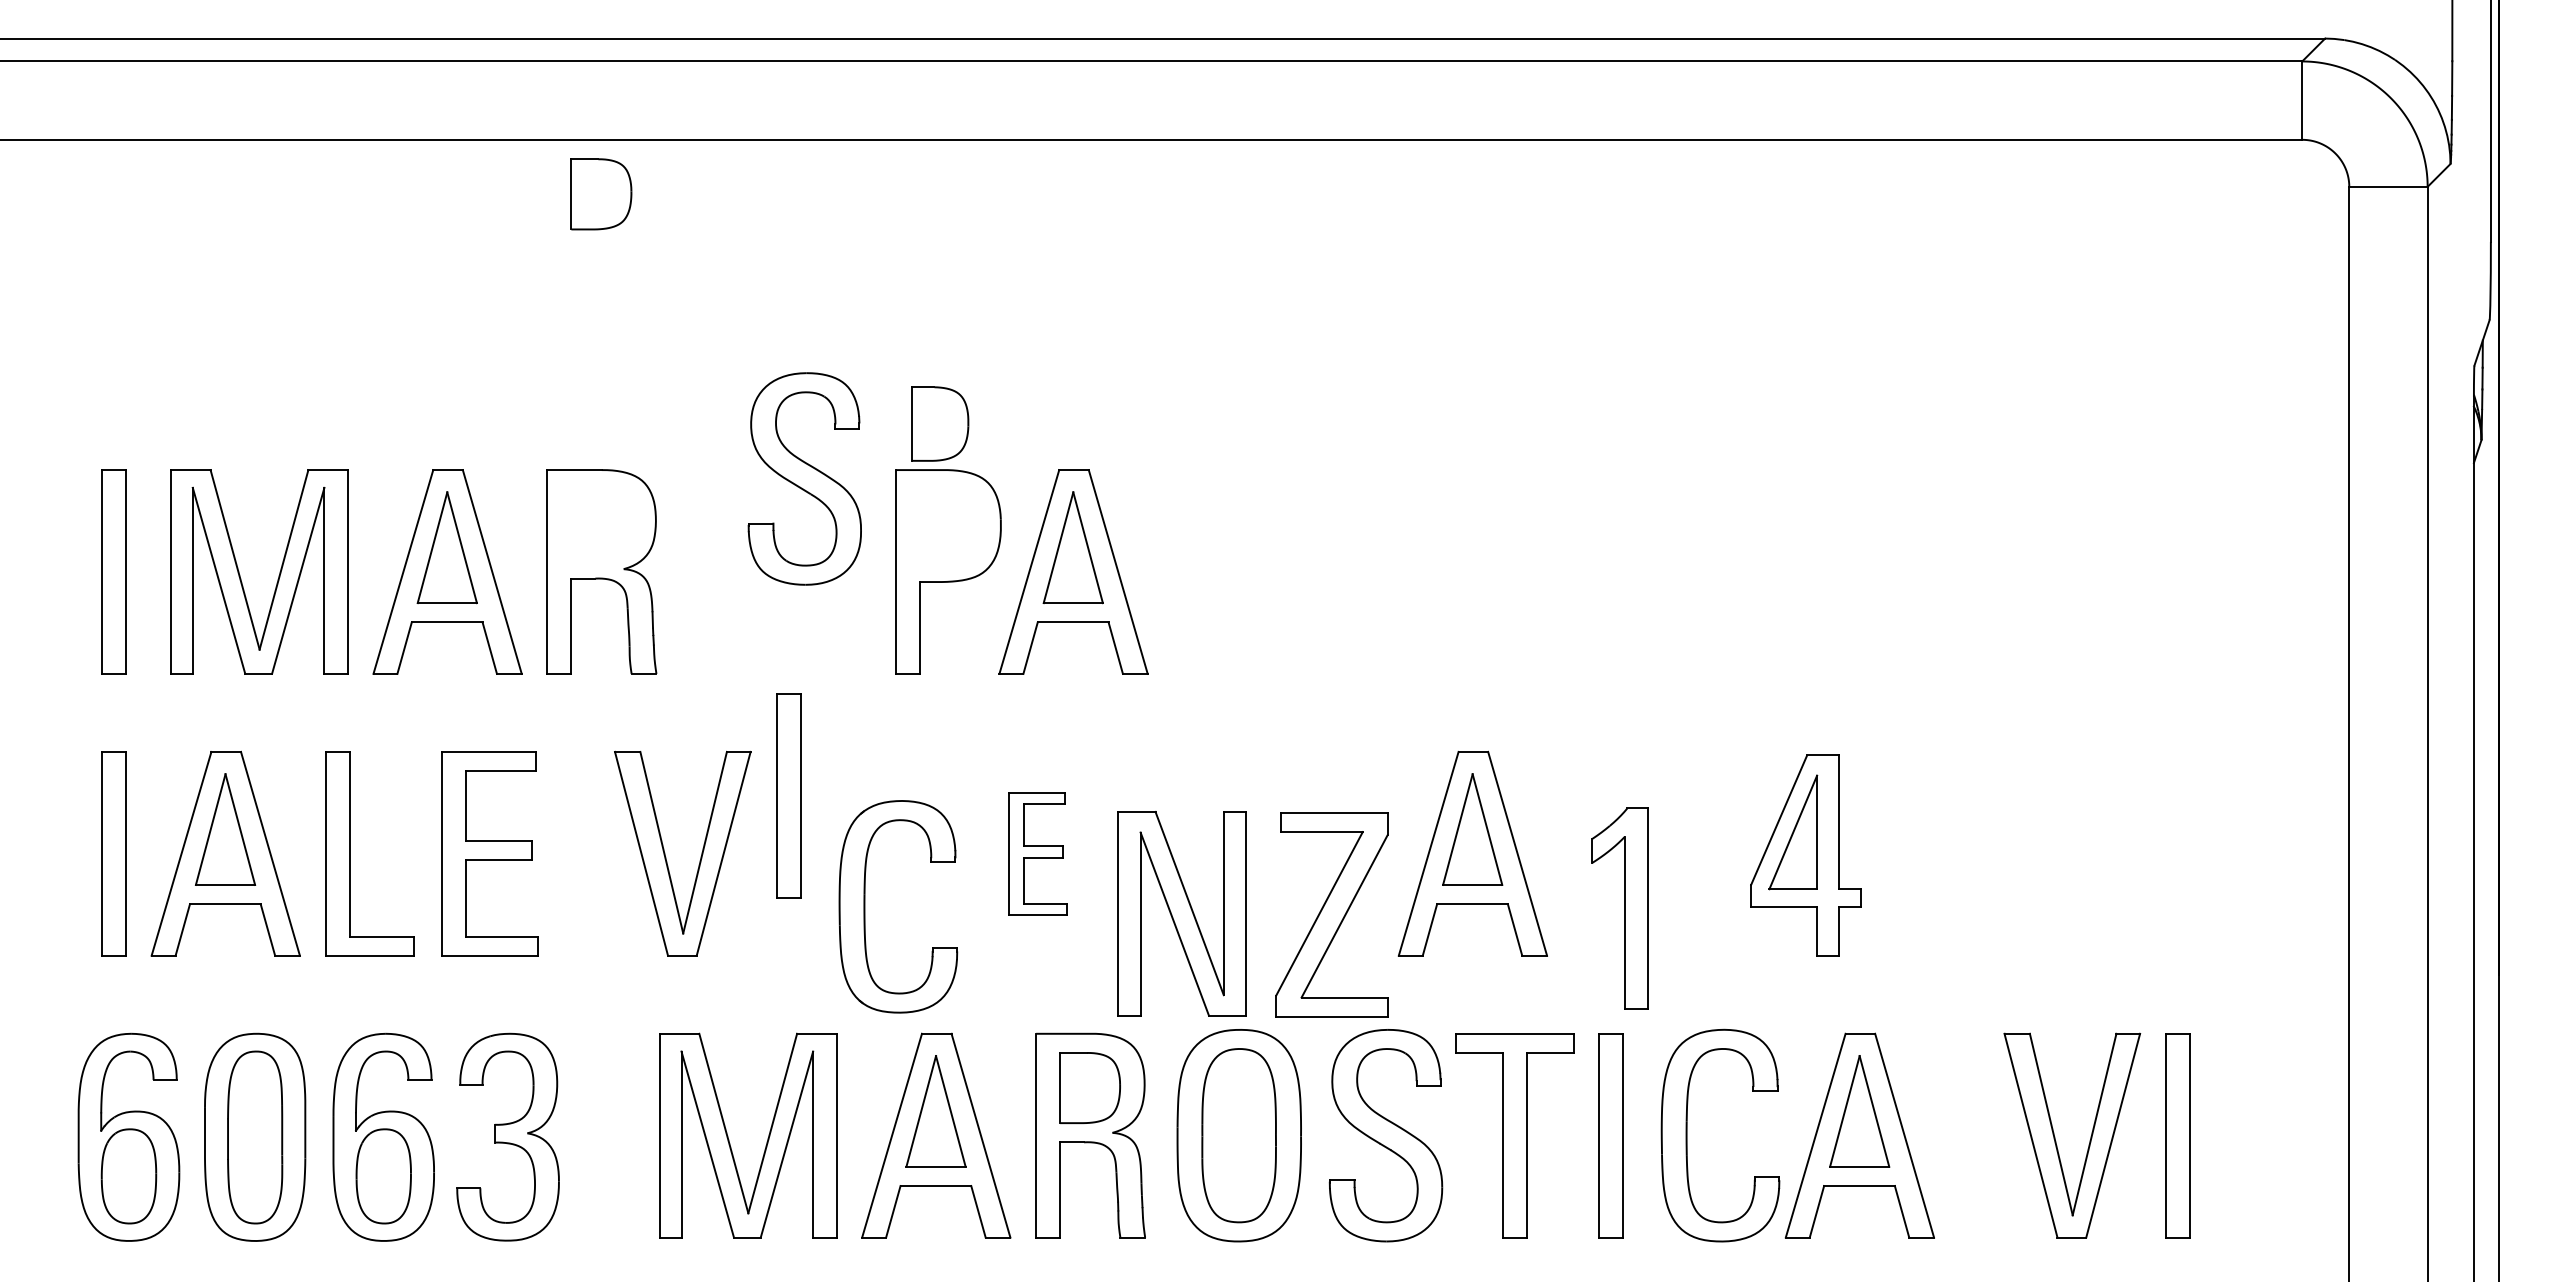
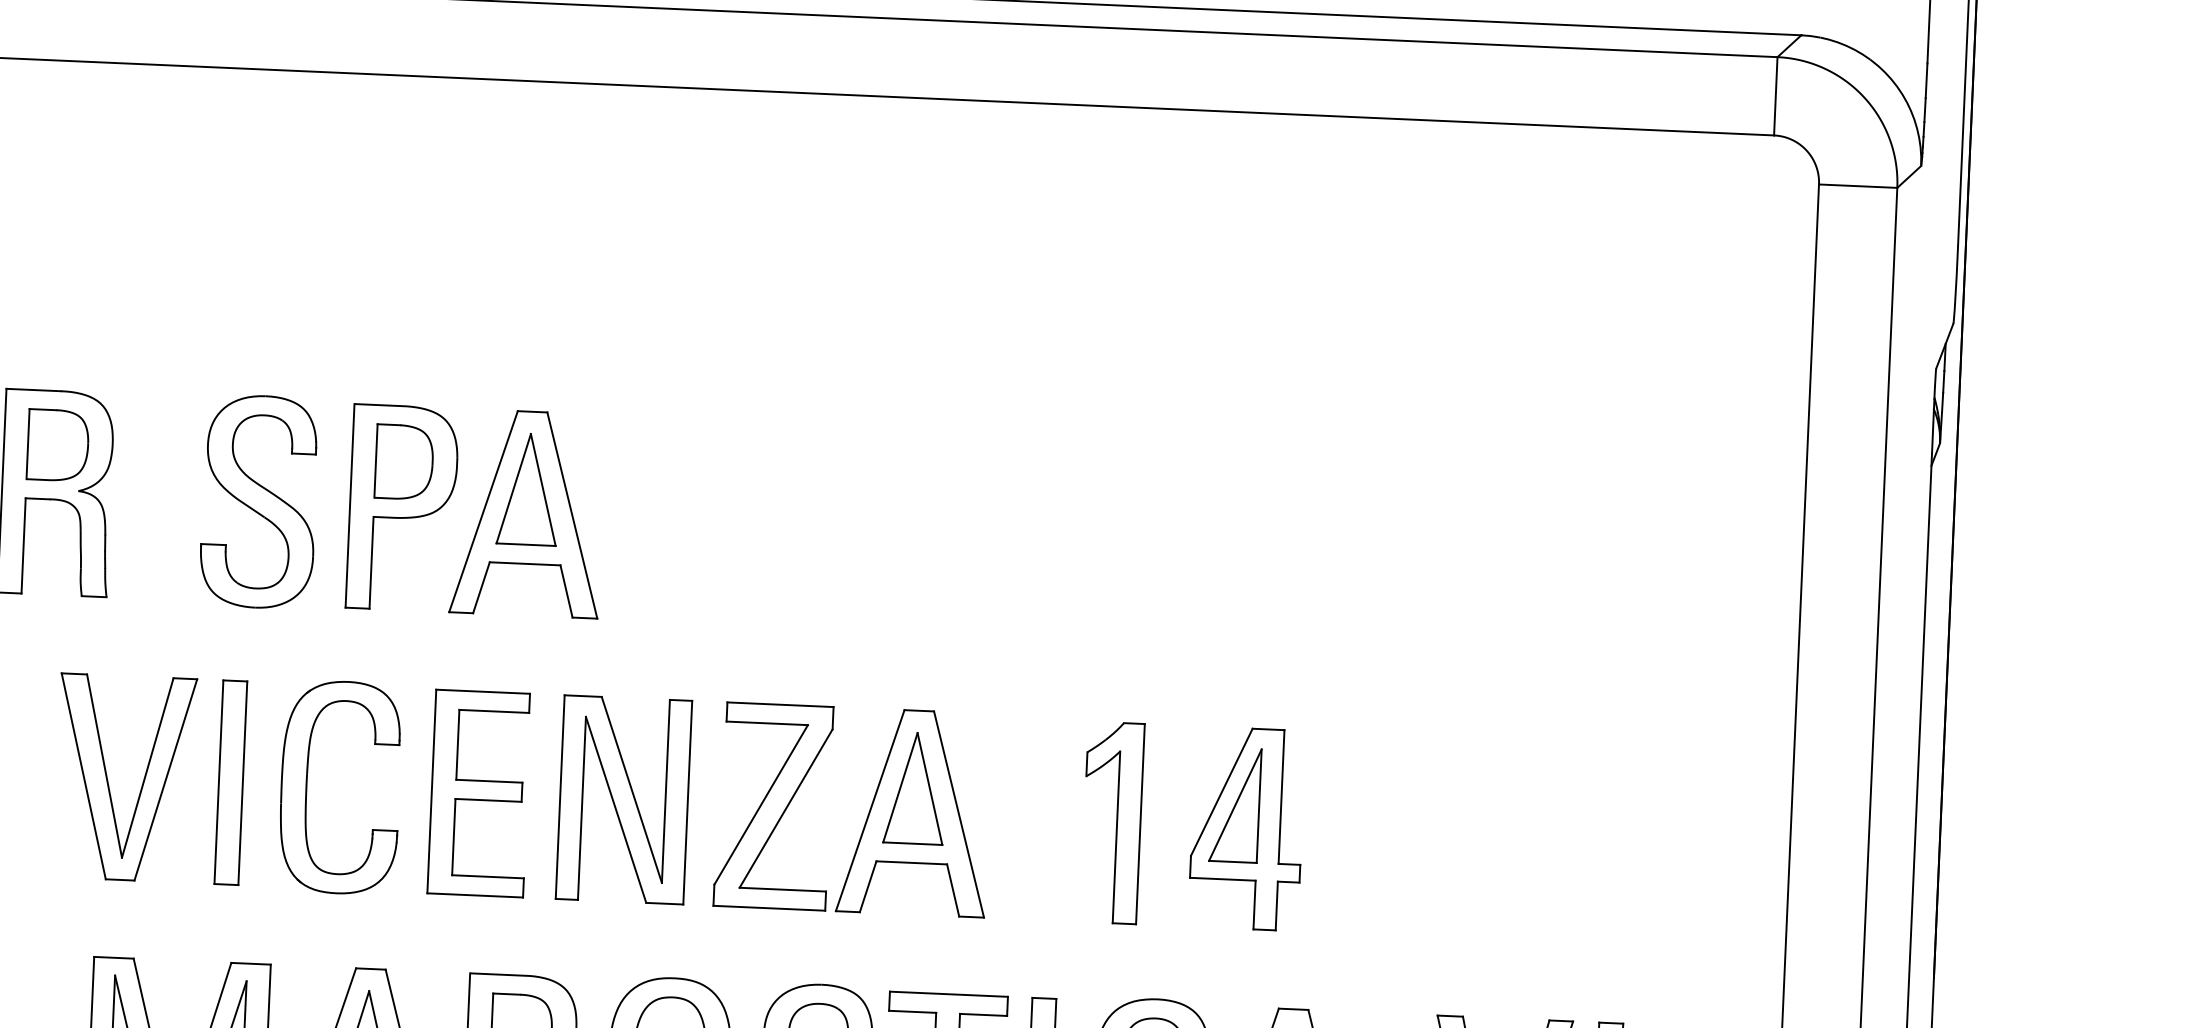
part: (601, 194) -> (58, 445), moved
part: (940, 423) -> (404, 461), moved
part: (804, 478) -> (258, 501), moved
part: (788, 795) -> (230, 782), moved
part: (1037, 853) -> (479, 793), size x1.67
part: (865, 906) -> (307, 785), moved
part: (1619, 908) -> (1111, 822), moved
part: (1181, 913) -> (623, 799), moved
part: (1331, 914) -> (773, 806), moved

